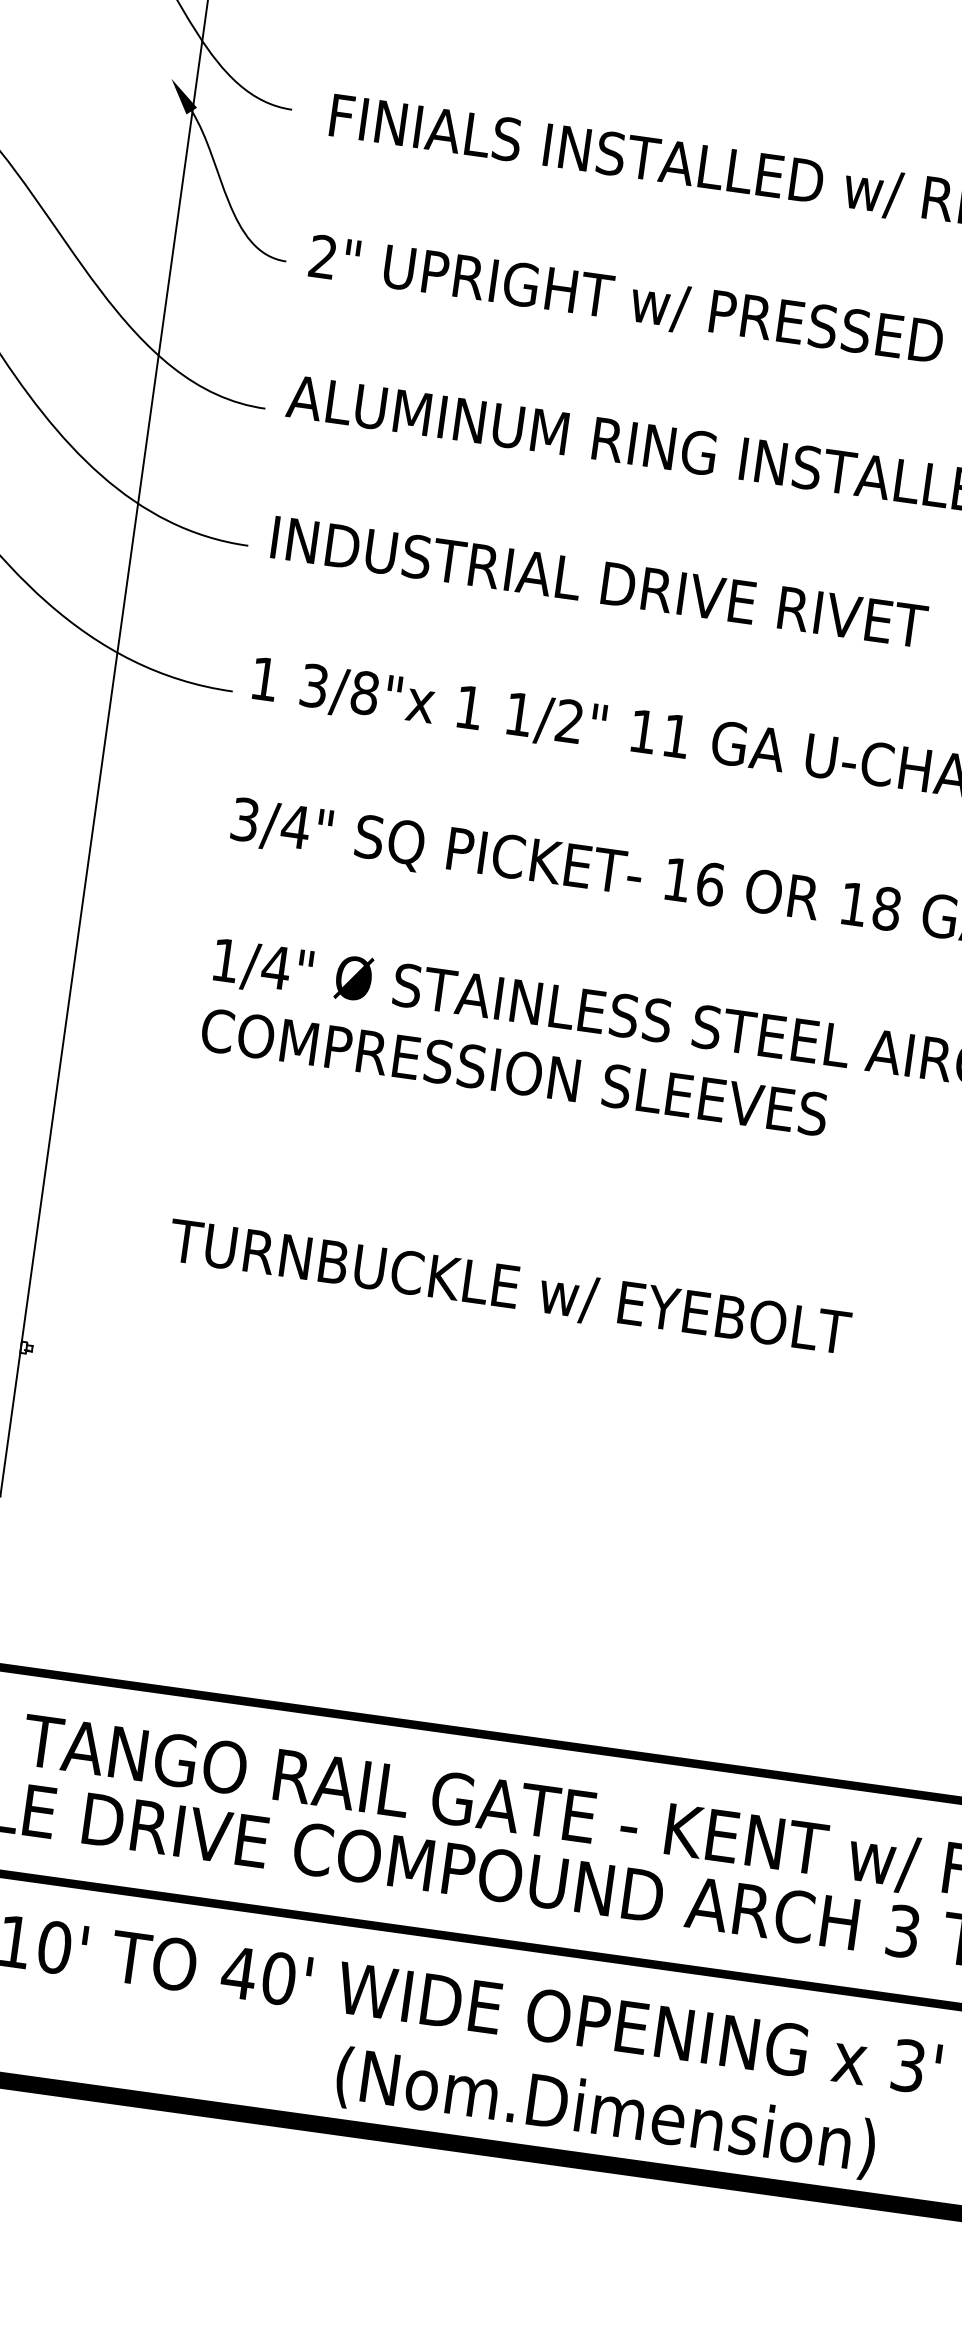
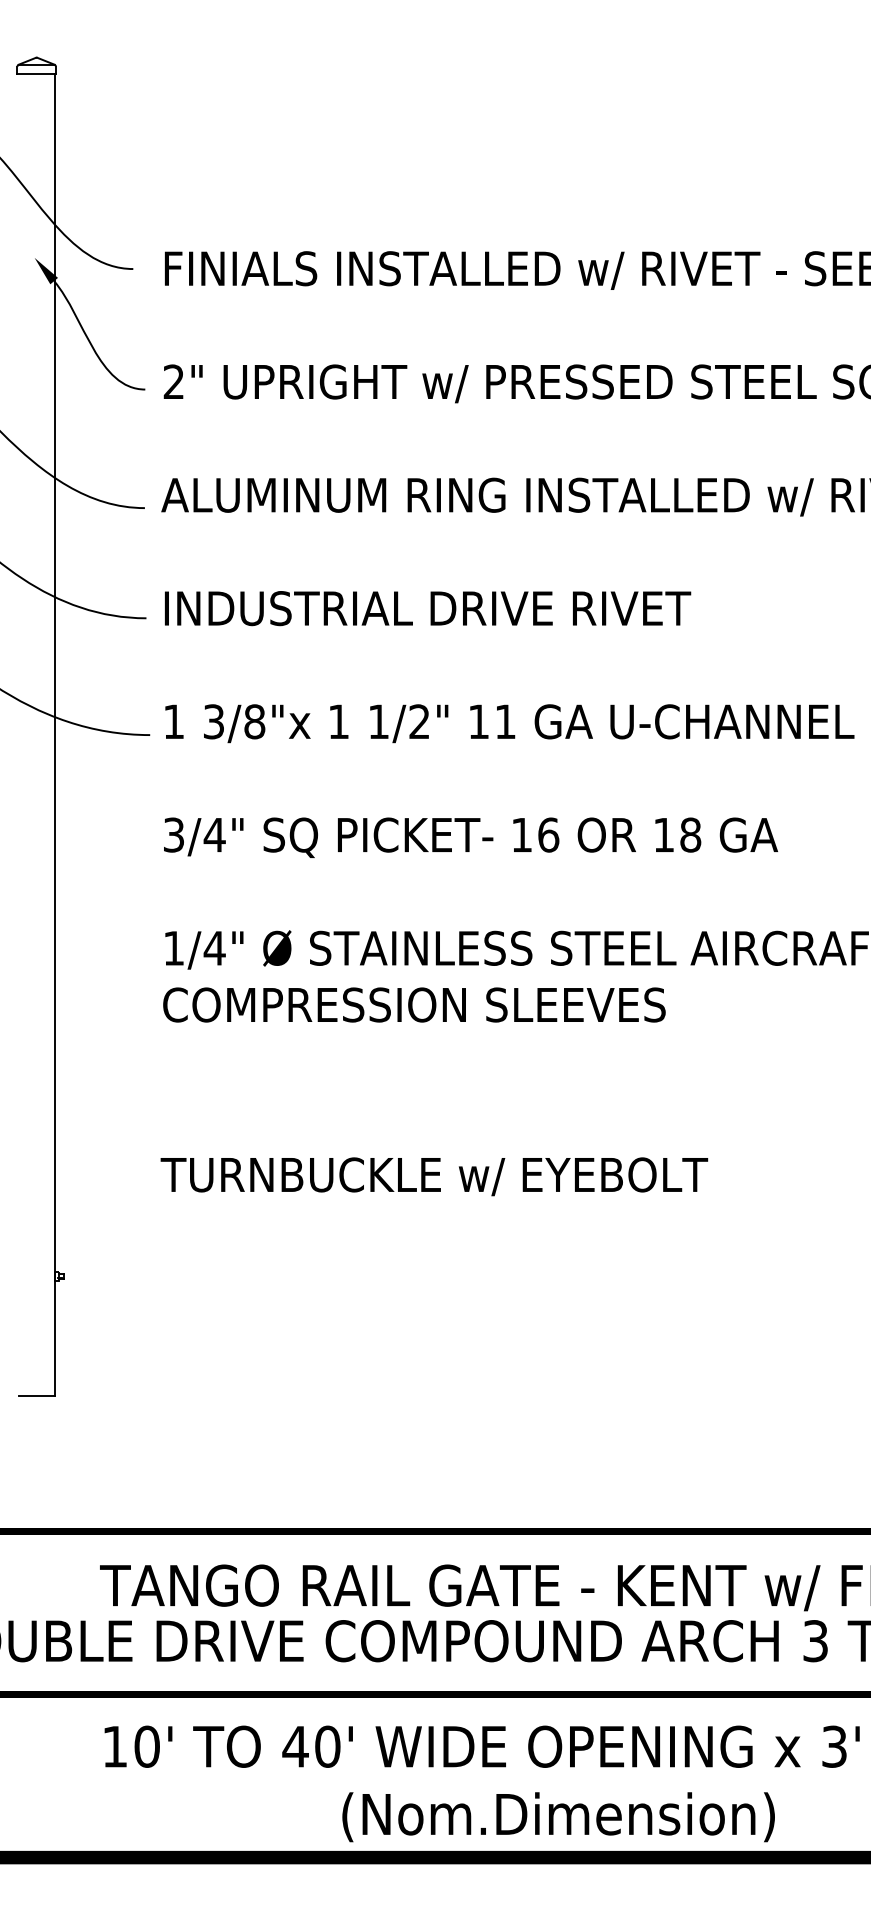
text: (605, 2113) -> (558, 1817), moved

